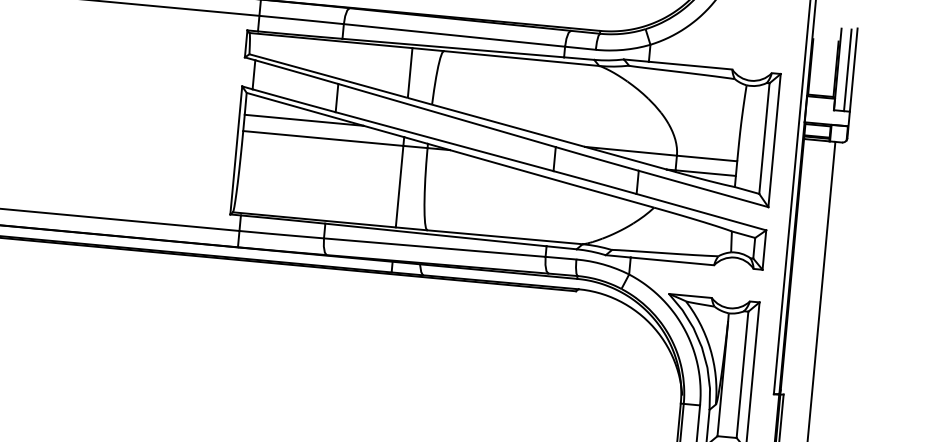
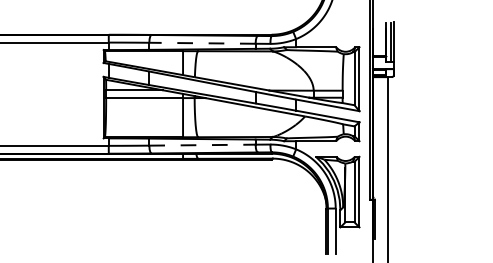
line: (452, 35) -> (201, 43), solid -> dashed
line: (434, 248) -> (202, 145), solid -> dashed

